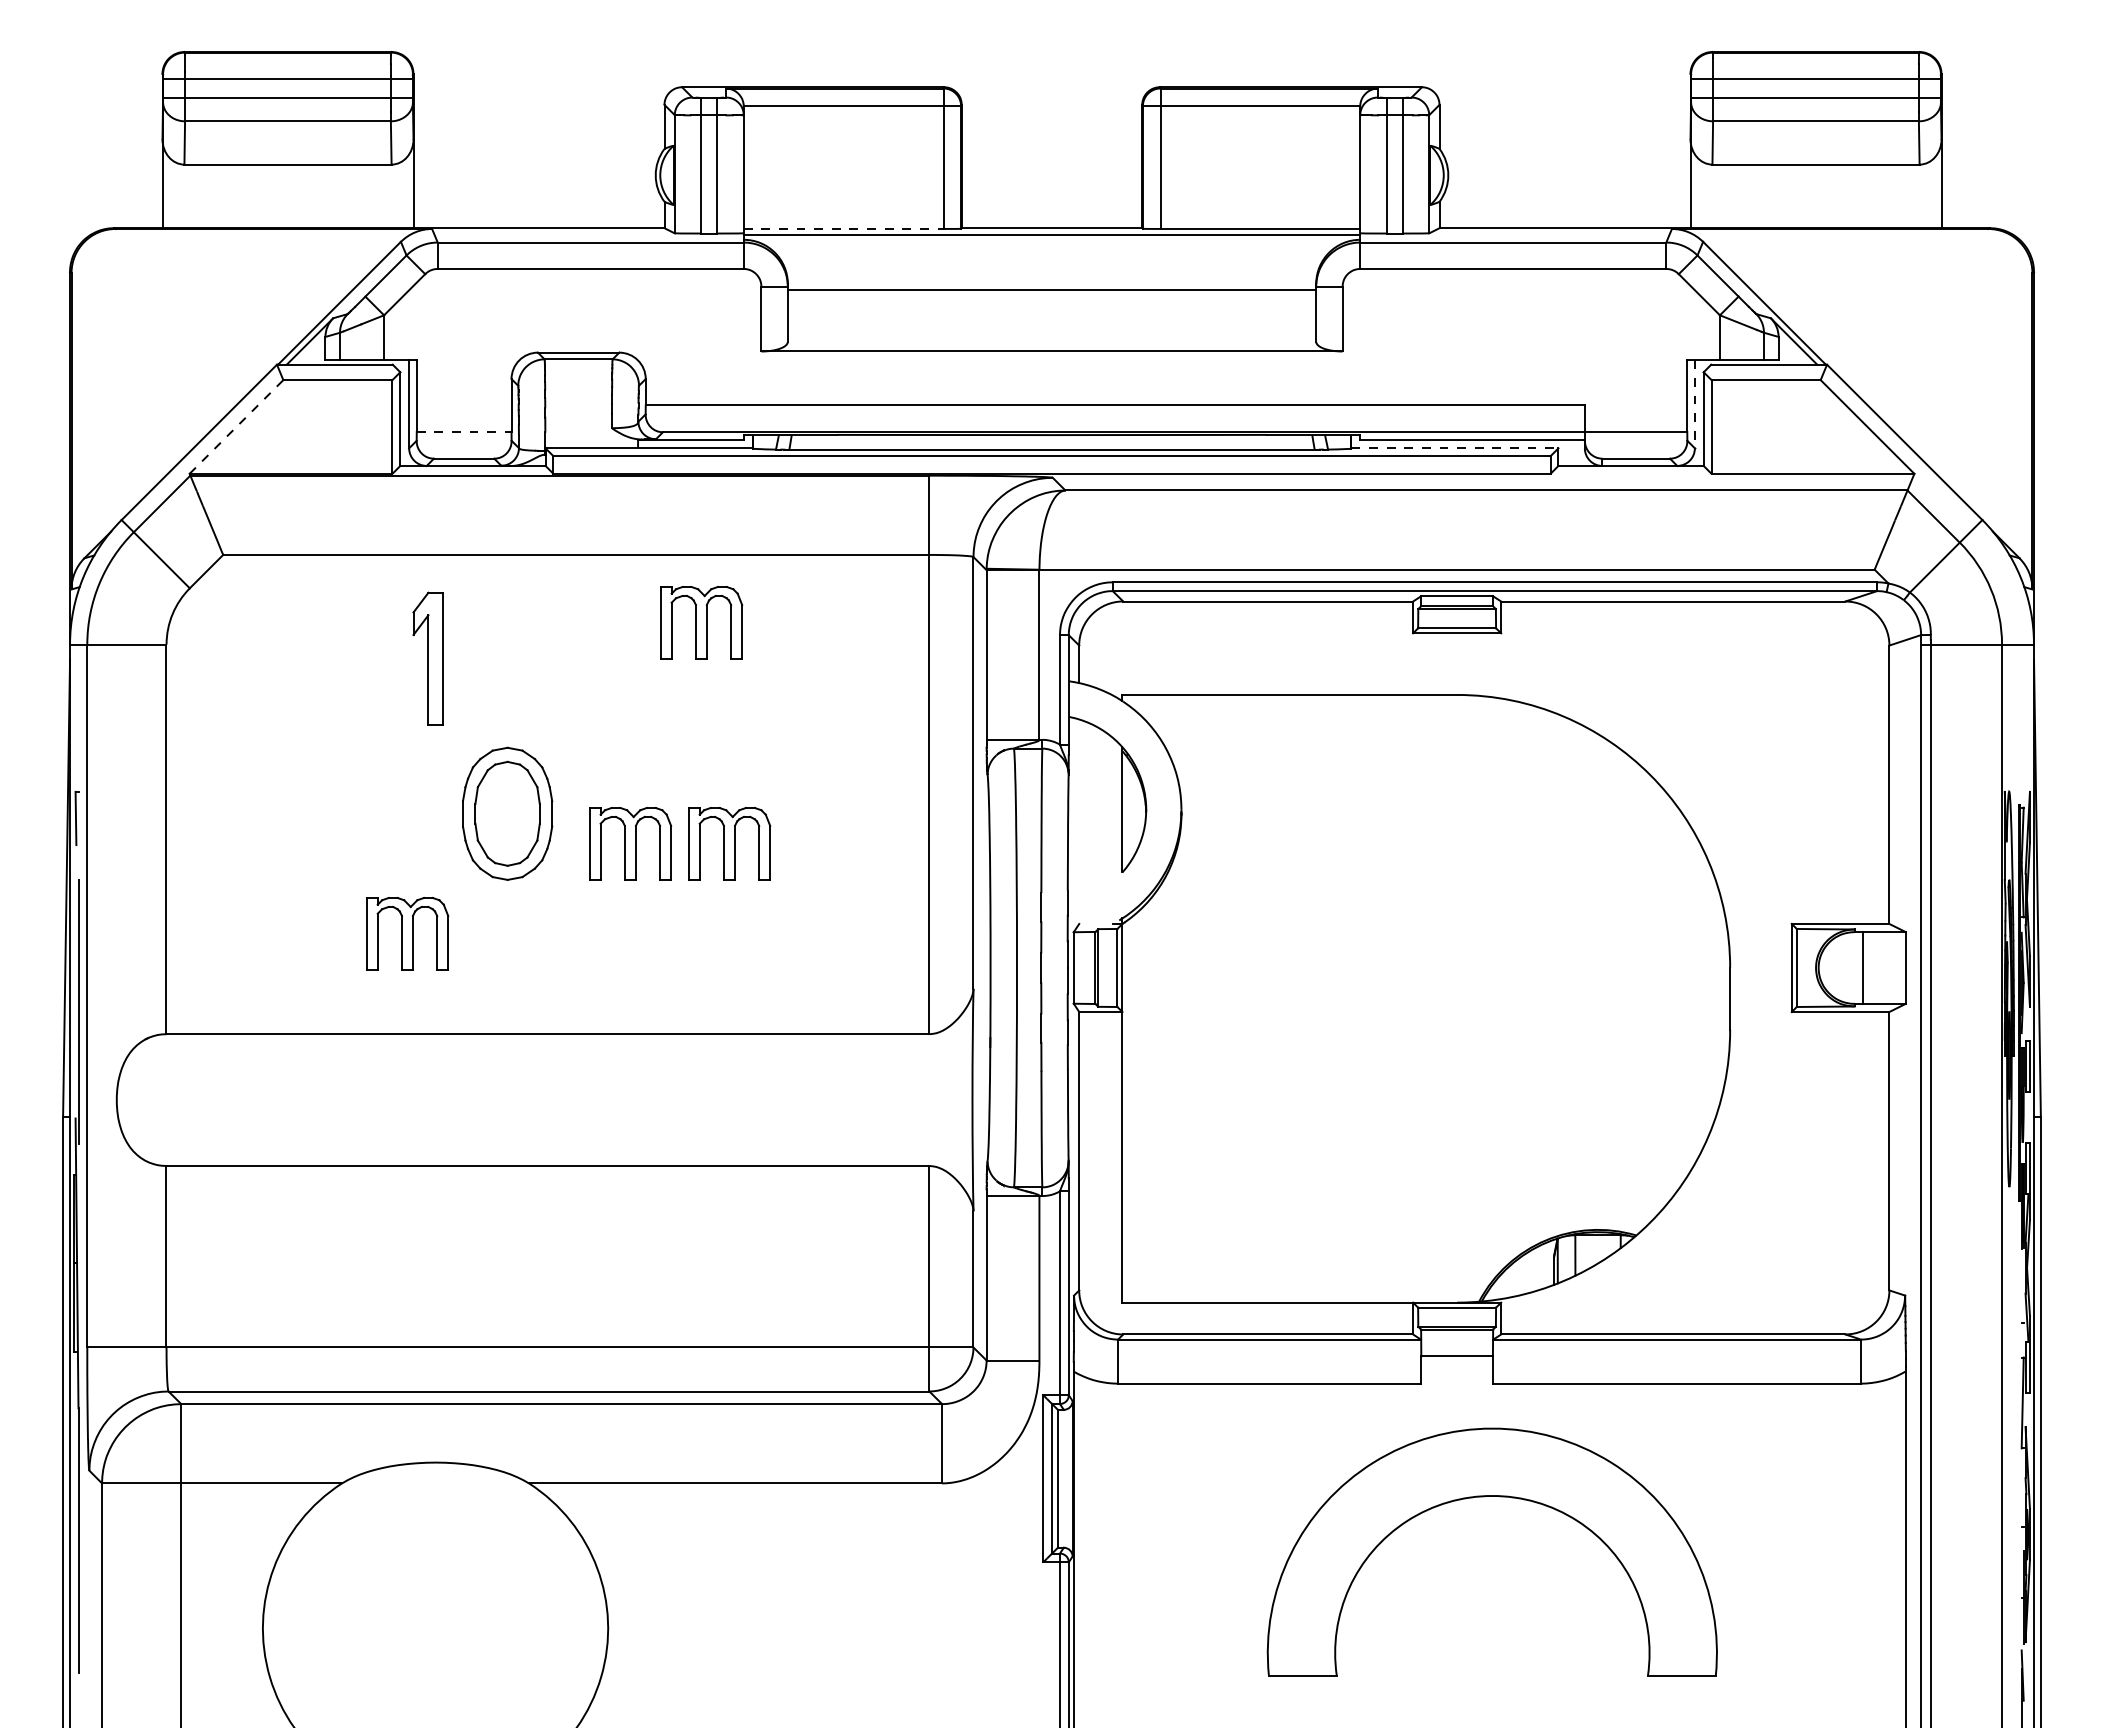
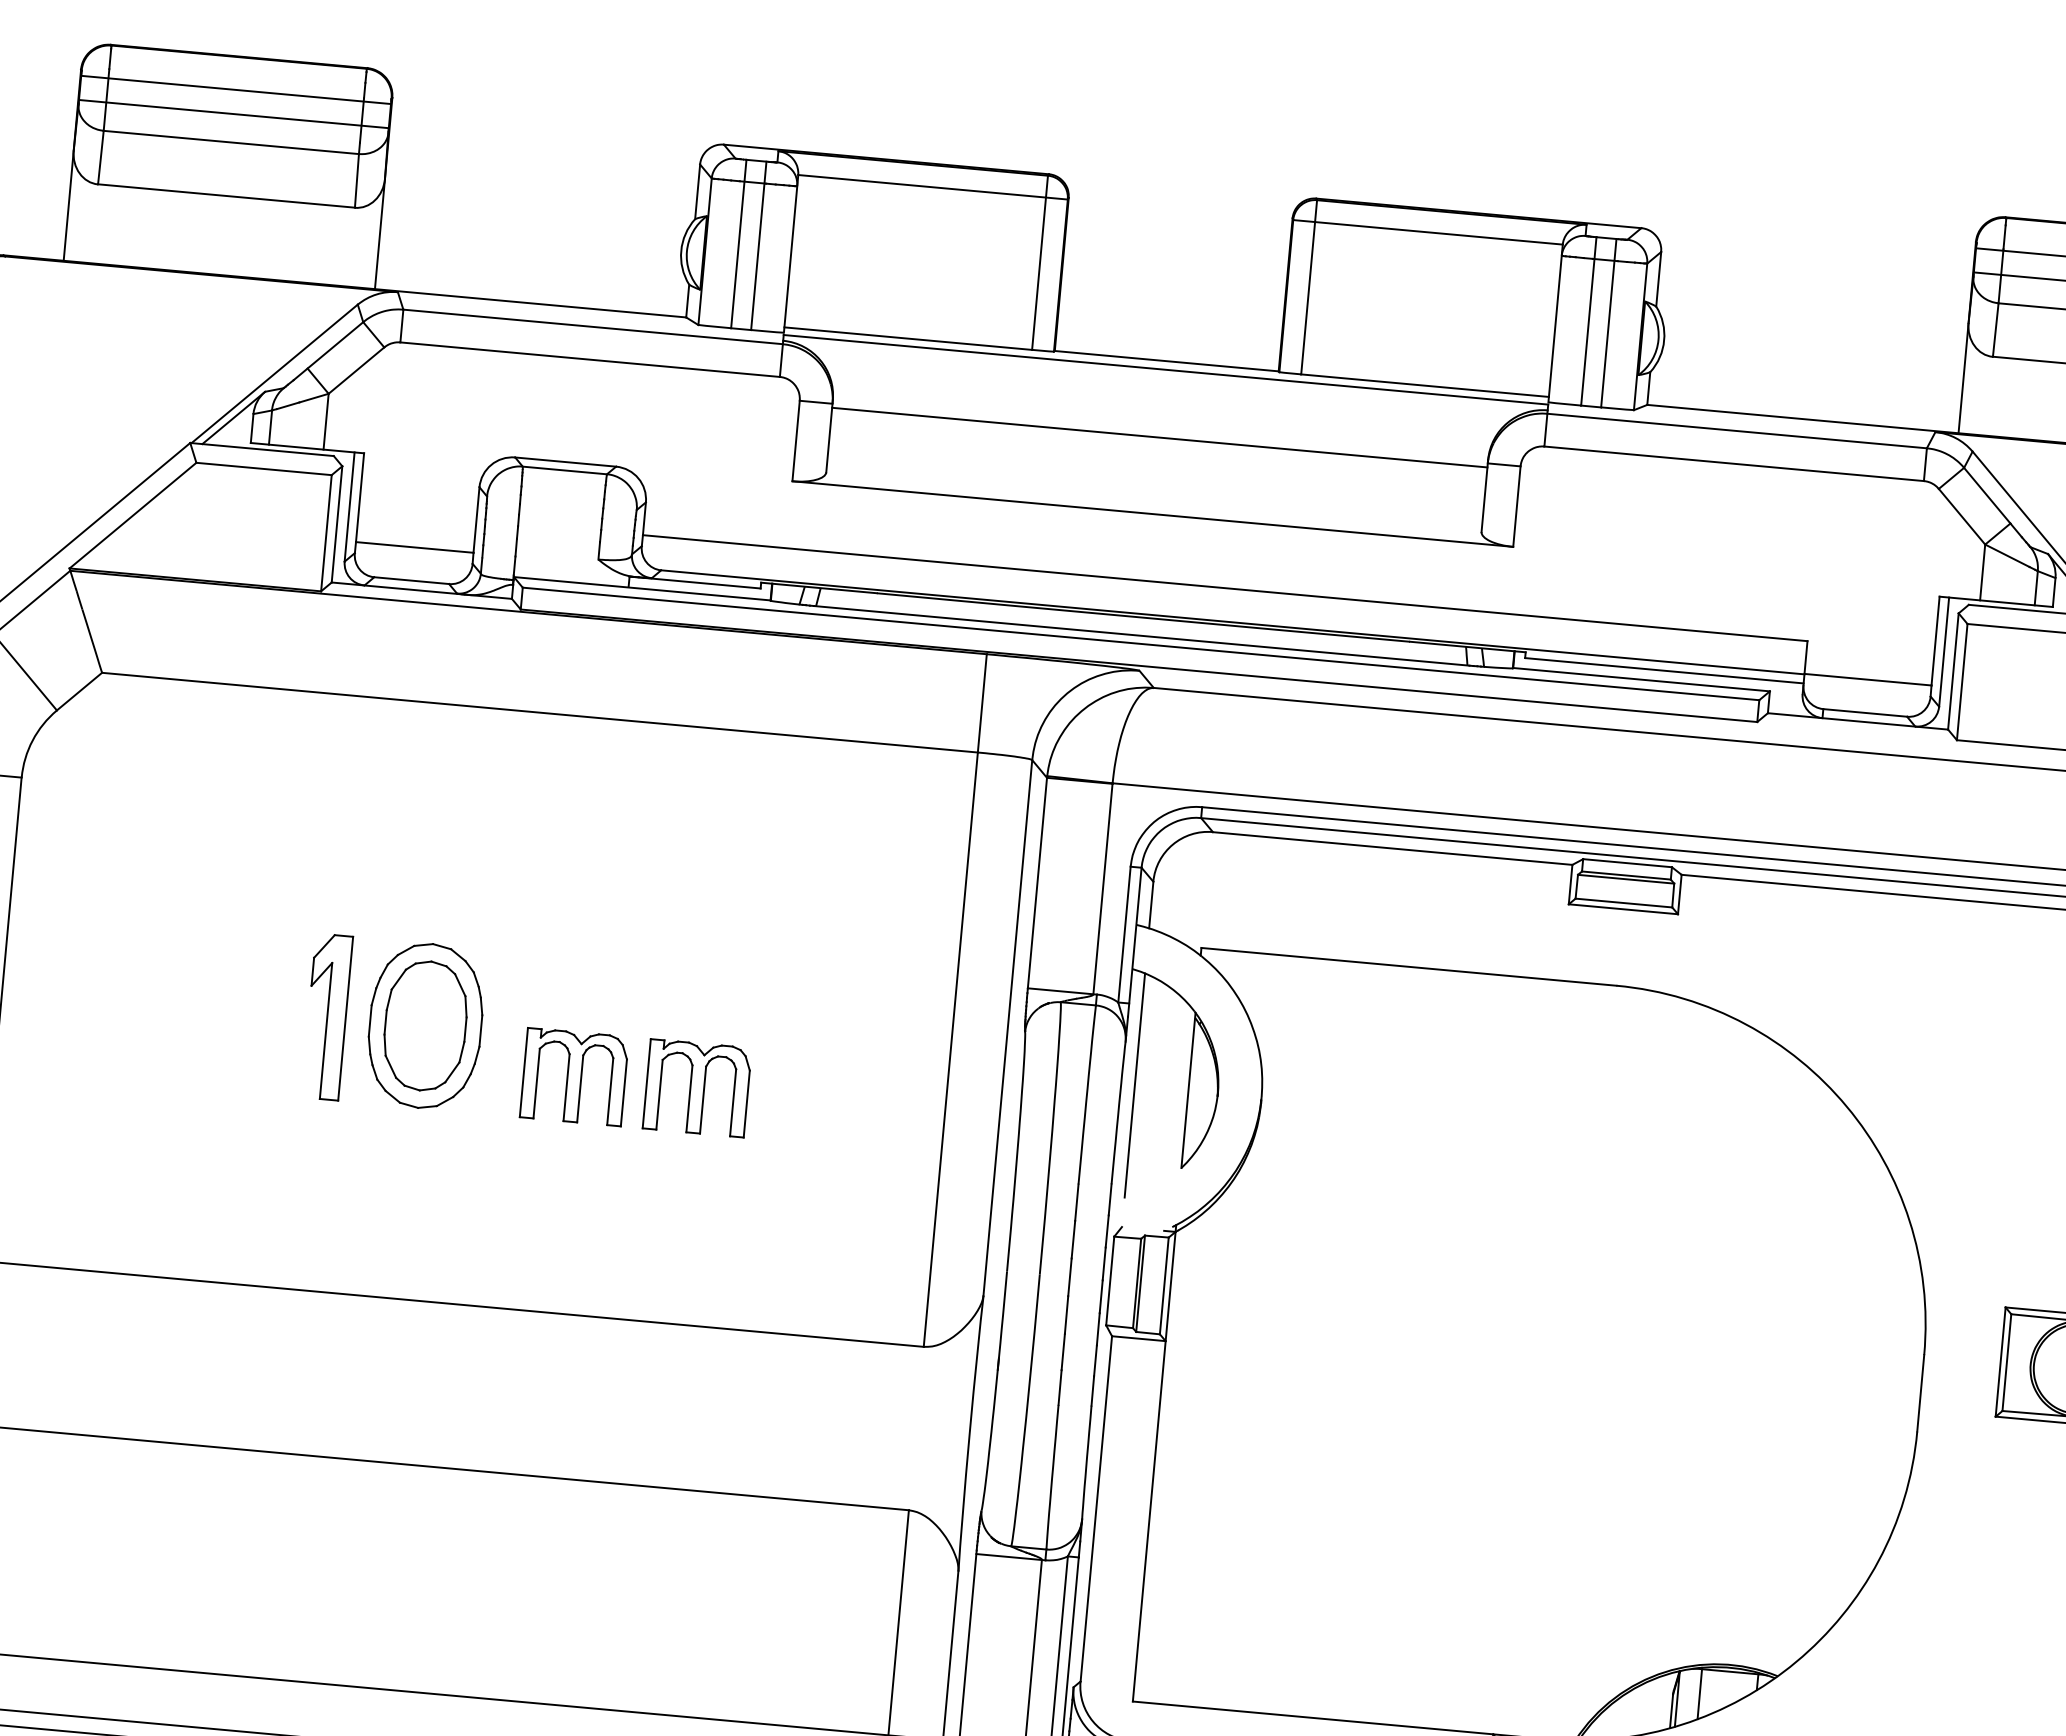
line: (843, 228) -> (908, 338), dashed -> solid
line: (1694, 404) -> (1943, 652), dashed -> solid
line: (236, 426) -> (133, 515), dashed -> solid
line: (464, 431) -> (415, 546), dashed -> solid
line: (1455, 448) -> (1642, 679), dashed -> solid
part: (701, 622) -> (687, 810), removed
part: (427, 658) -> (326, 1016), moved
line: (1079, 809) -> (1135, 1085), added
part: (407, 933) -> (287, 1163), removed

